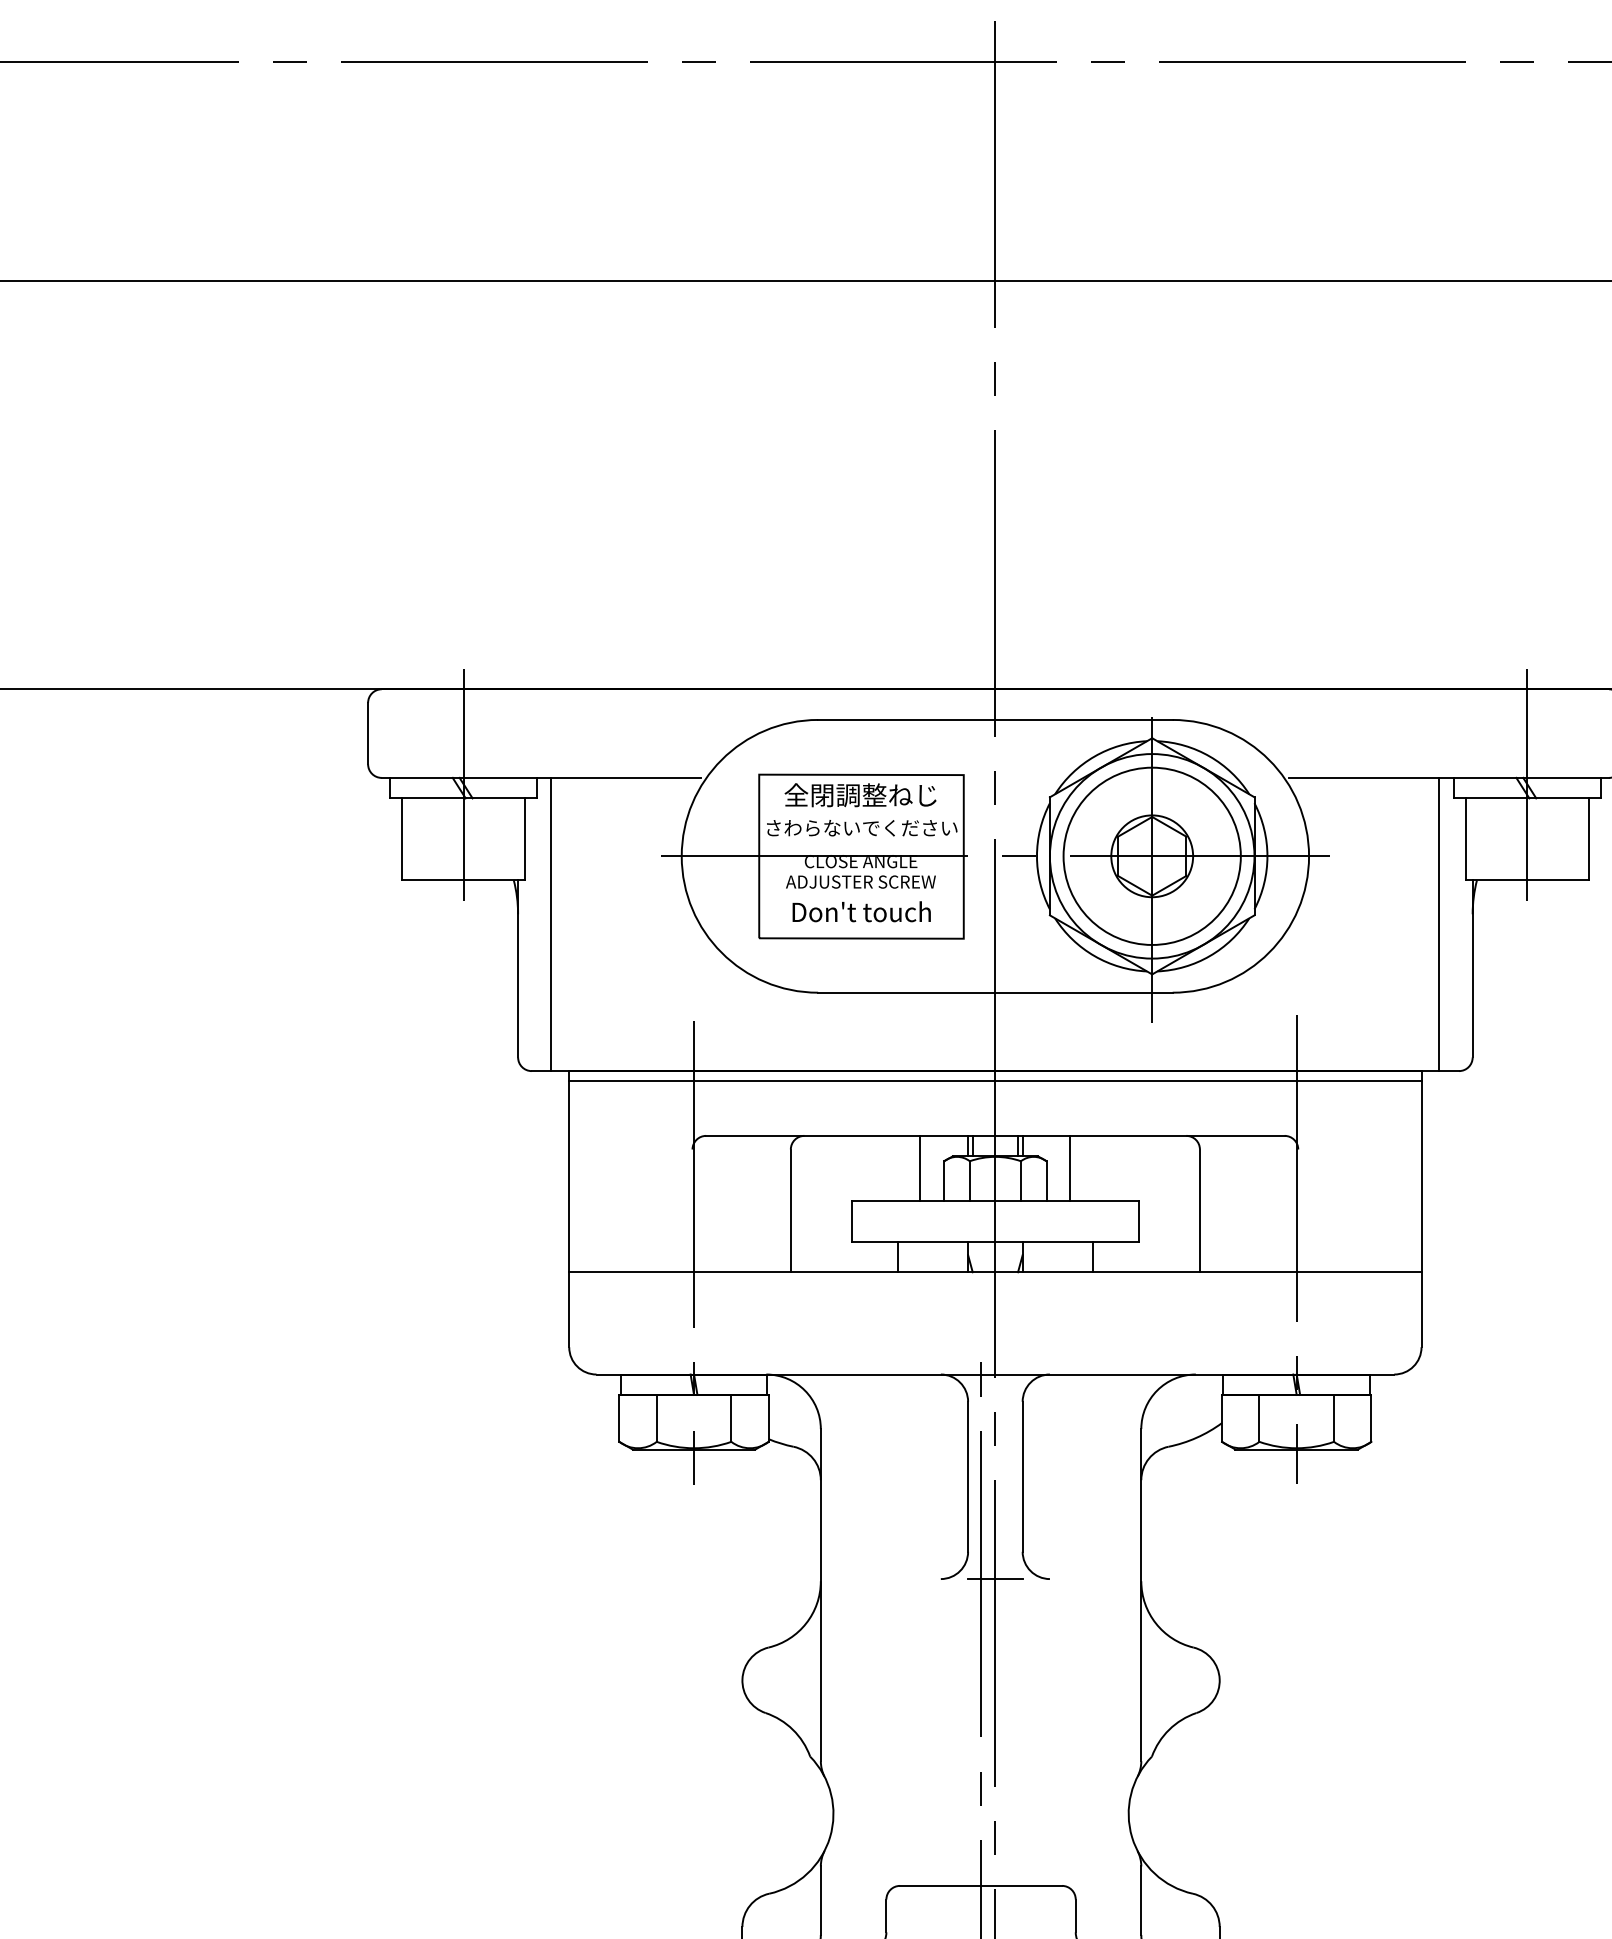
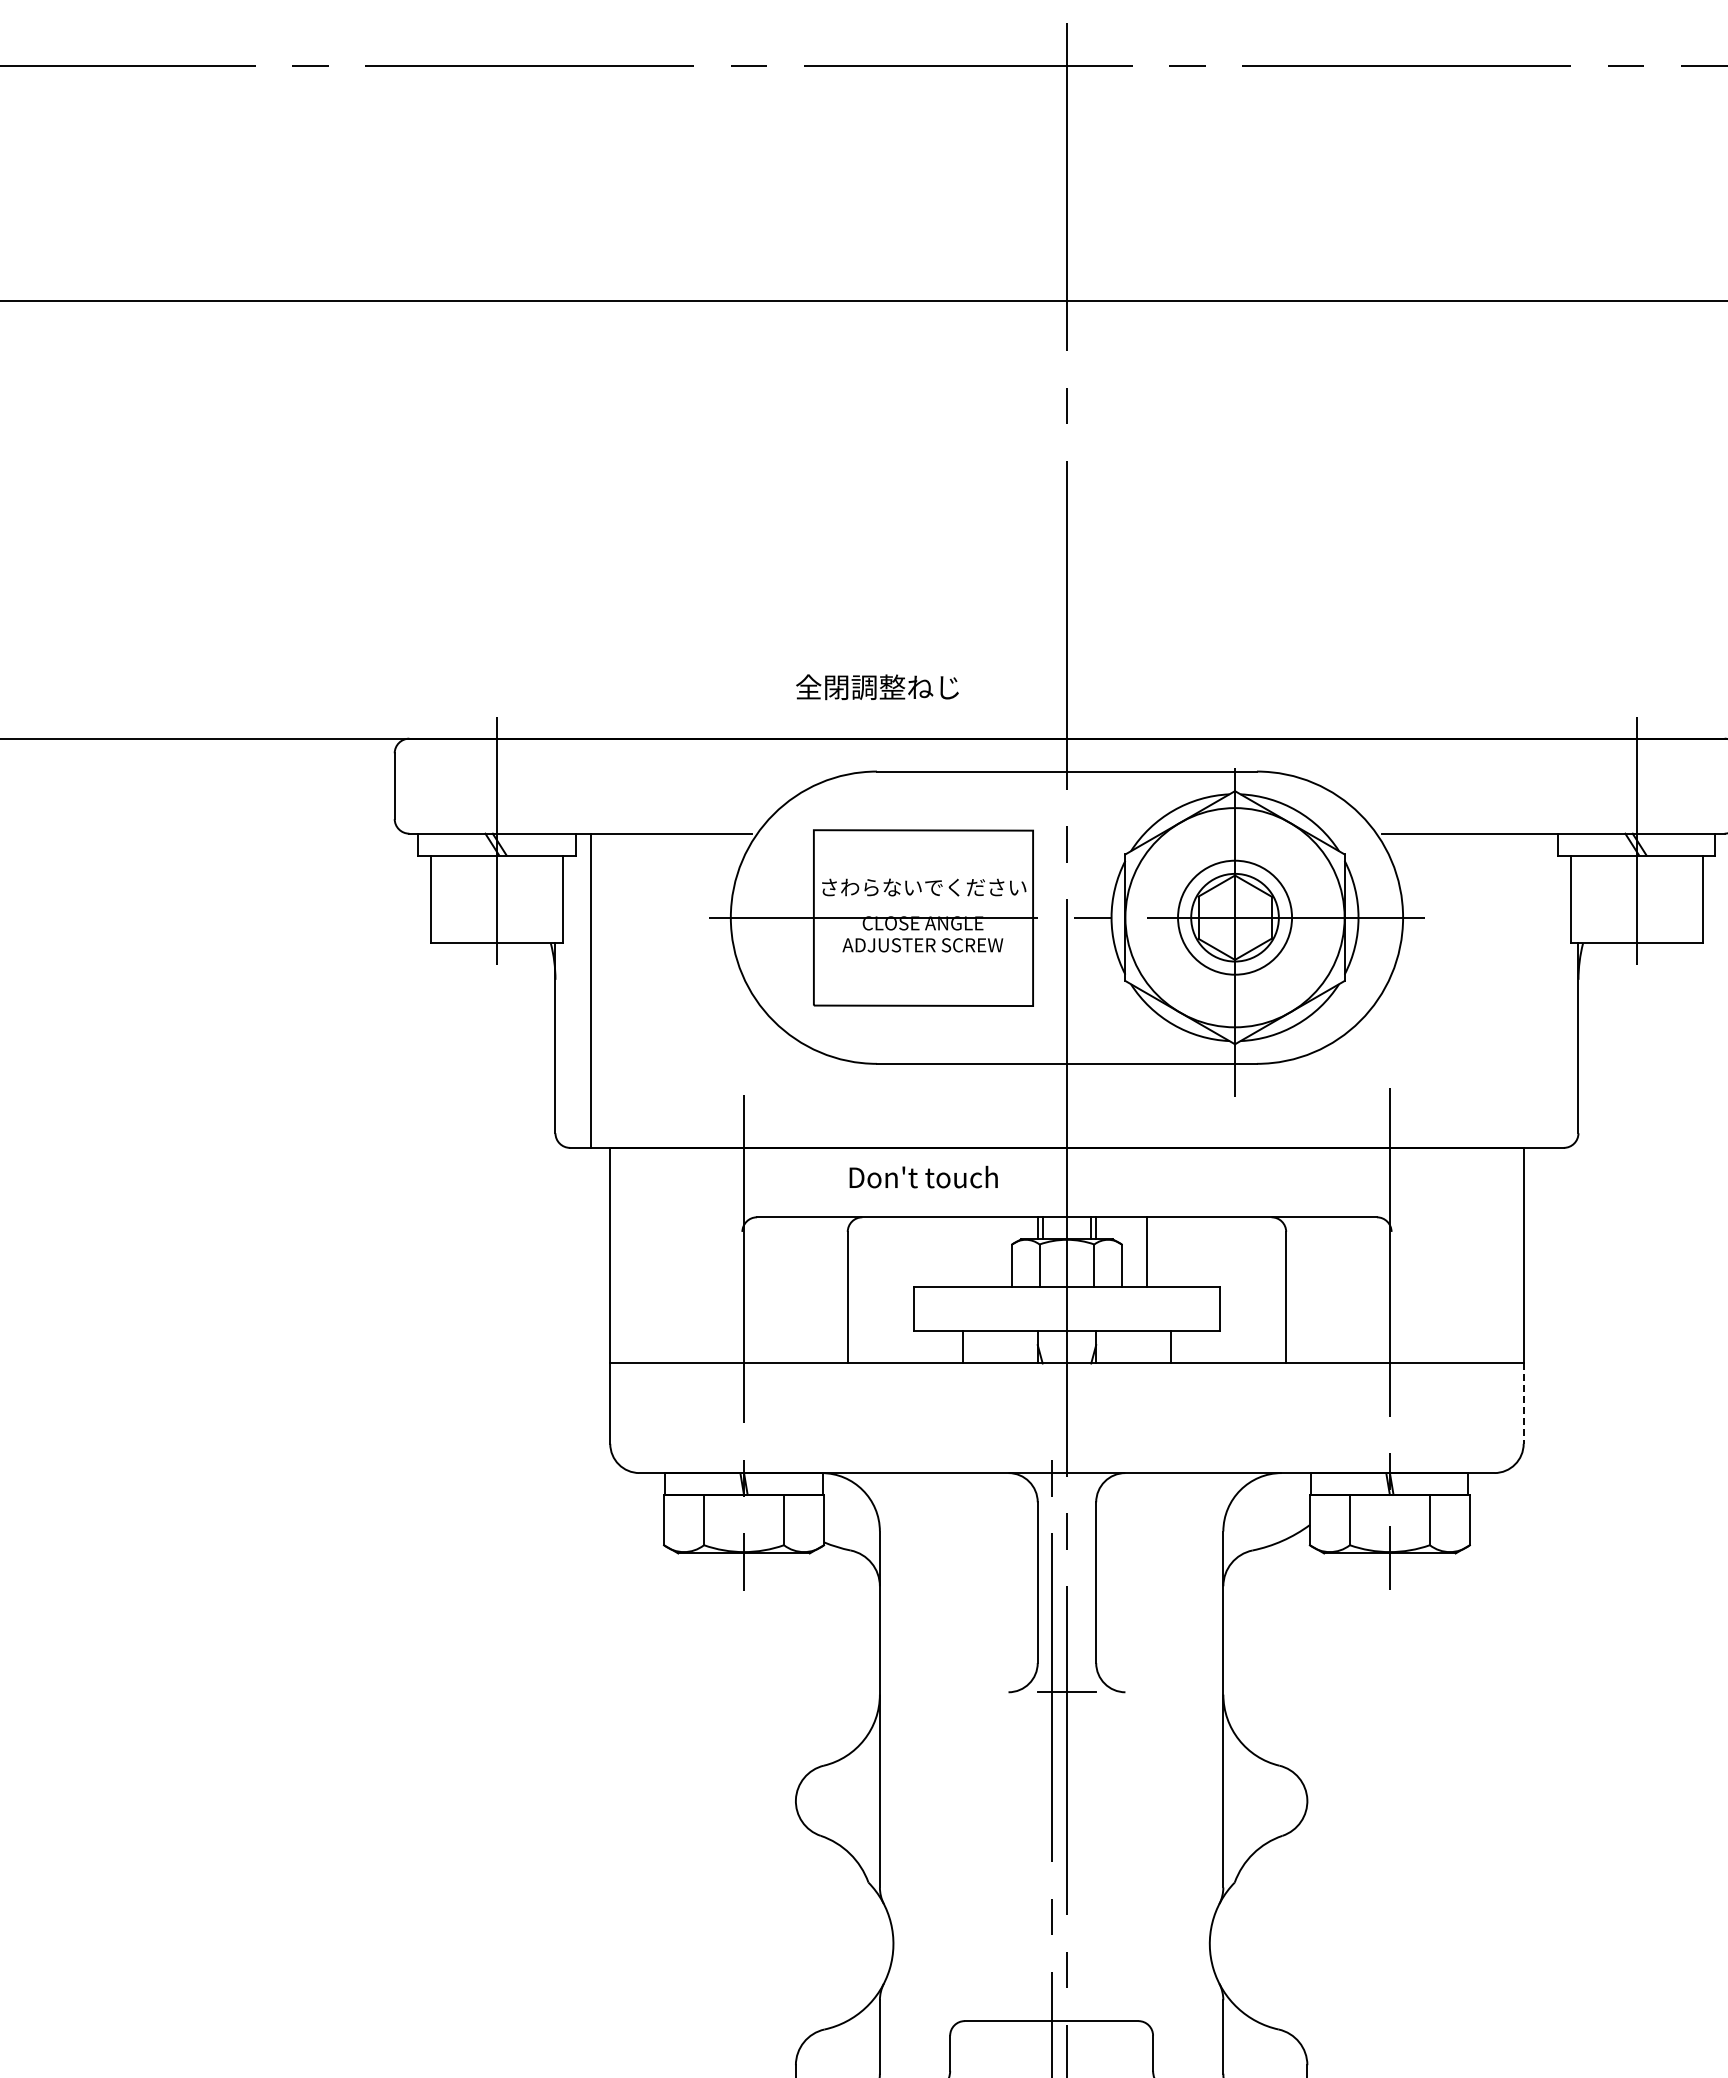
text: (860, 795) -> (877, 687), moved
circle: (1152, 856) -> (1235, 917), size x0.6
text: (861, 911) -> (923, 1176), moved
line: (1439, 924) -> (1542, 990), removed
line: (994, 1081) -> (1066, 1158), removed
line: (920, 1167) -> (986, 1251), removed
line: (1421, 1310) -> (1523, 1404), solid -> dashed

